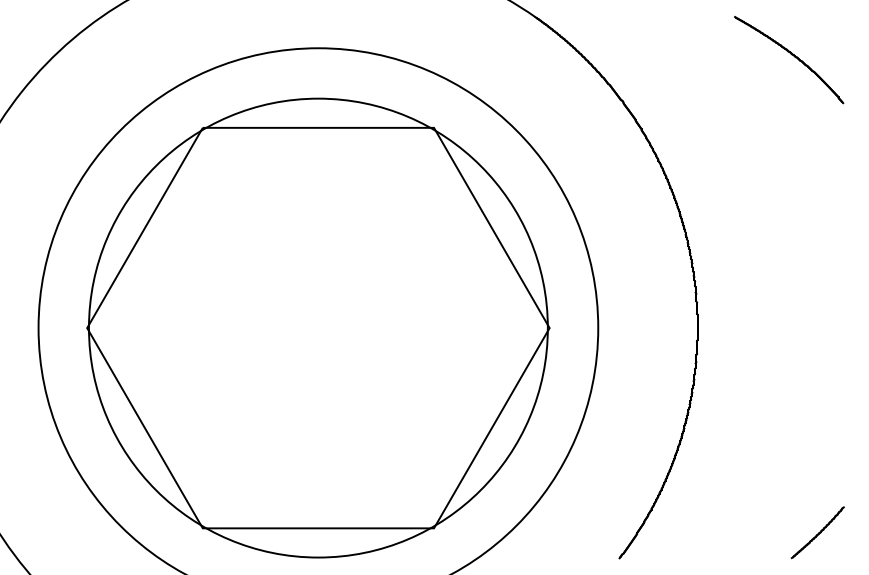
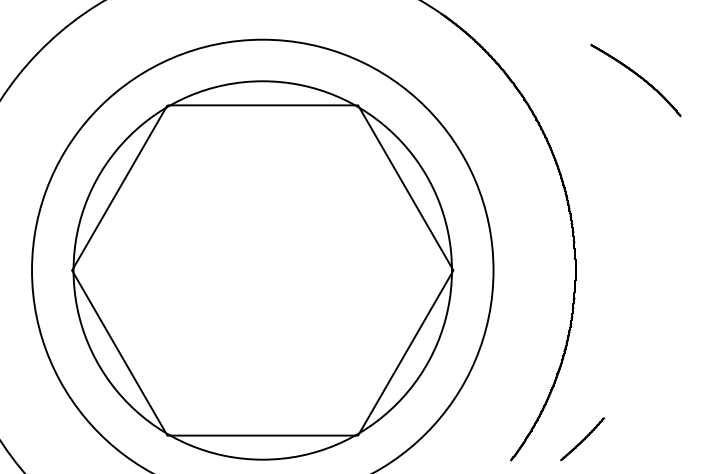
part: (788, 58) -> (635, 79), moved
part: (817, 533) -> (582, 439), moved

